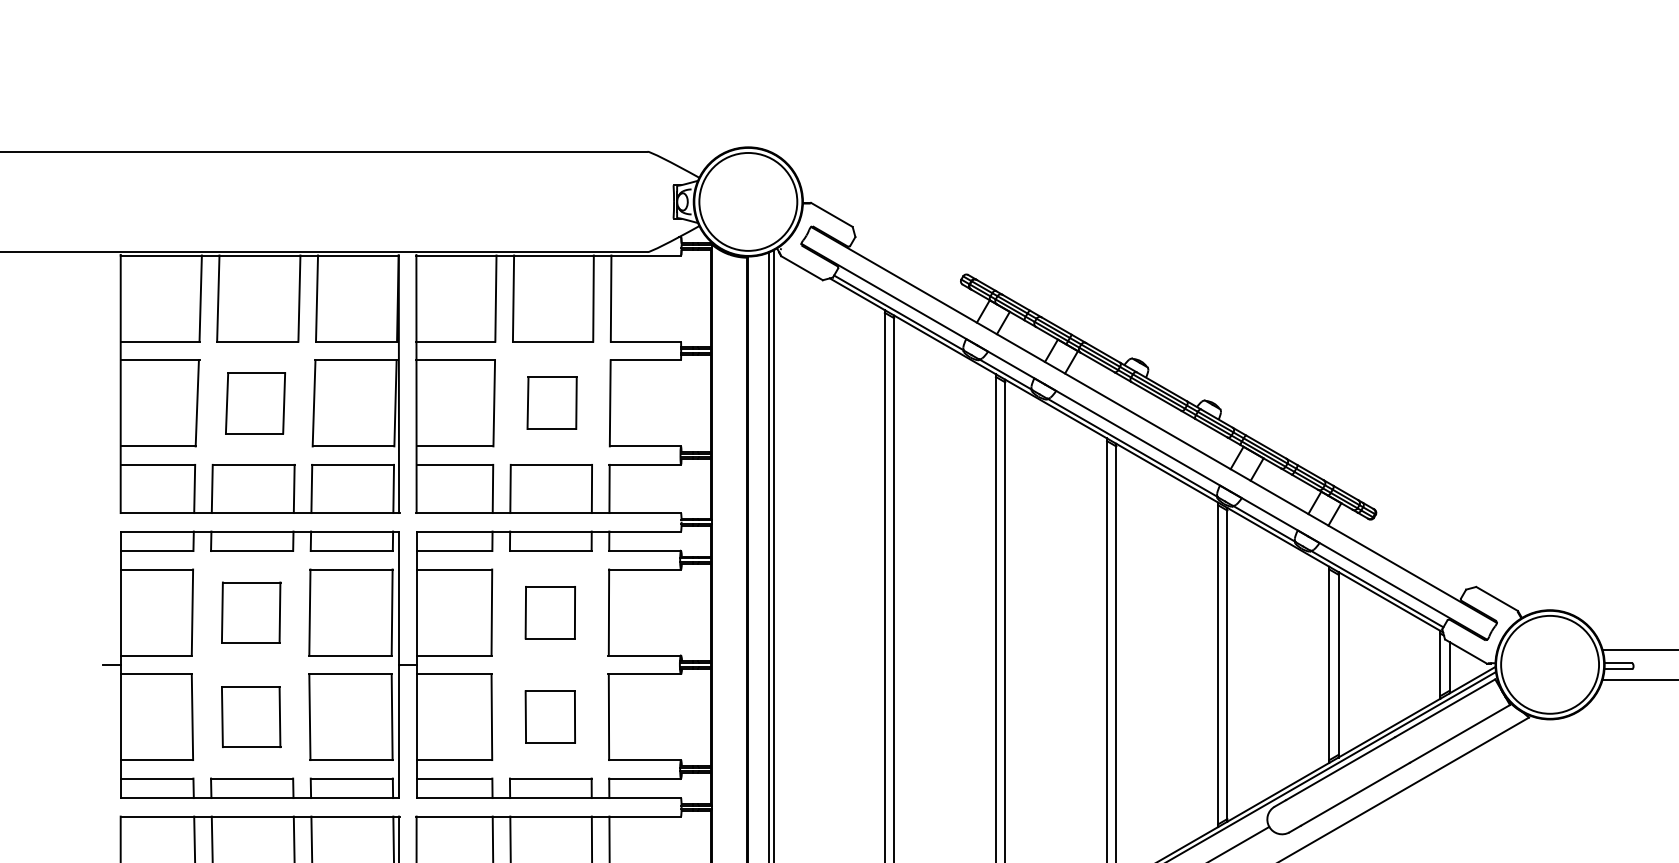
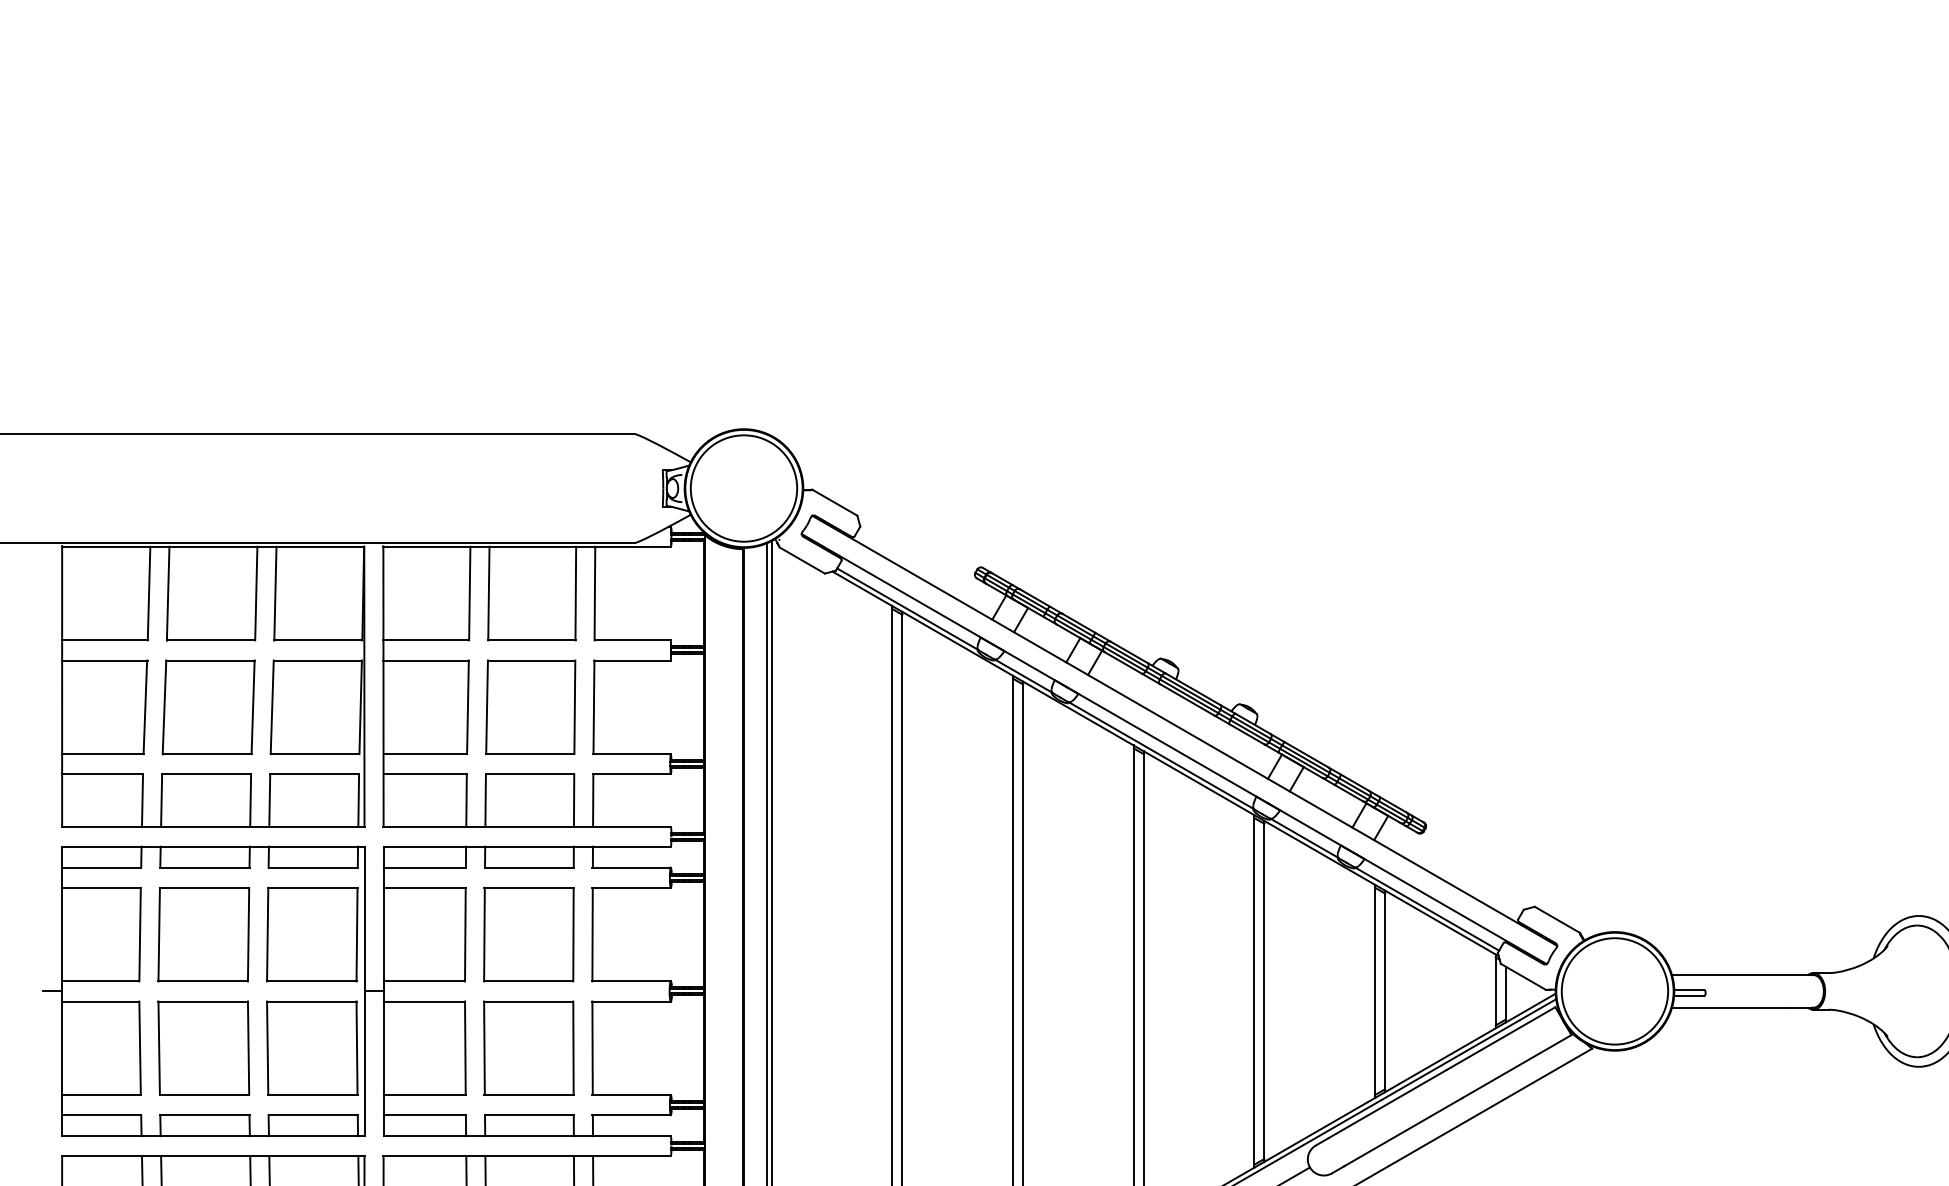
part: (551, 402) -> (530, 706), size x1.67
part: (255, 403) -> (208, 707), size x1.43
part: (250, 612) -> (203, 934), size x1.43
part: (549, 612) -> (528, 934), size x1.67
part: (250, 716) -> (203, 1047), size x1.43
part: (549, 716) -> (528, 1047), size x1.67

